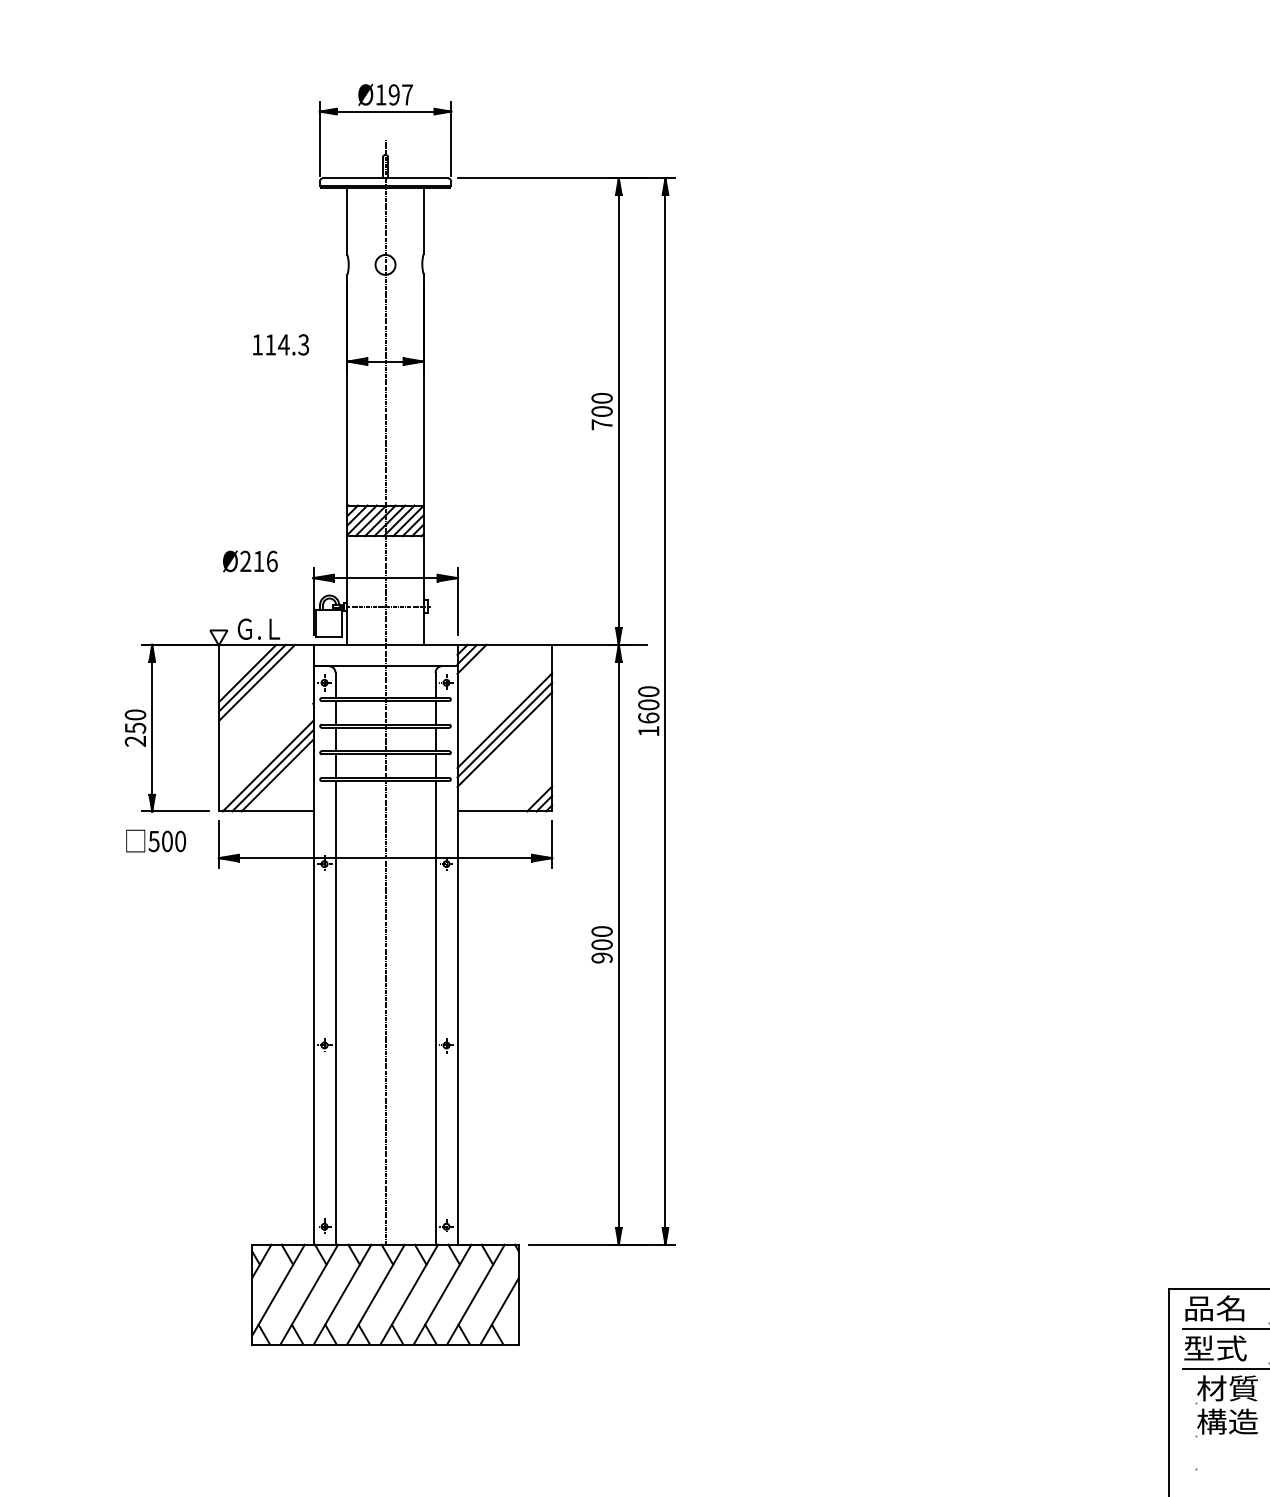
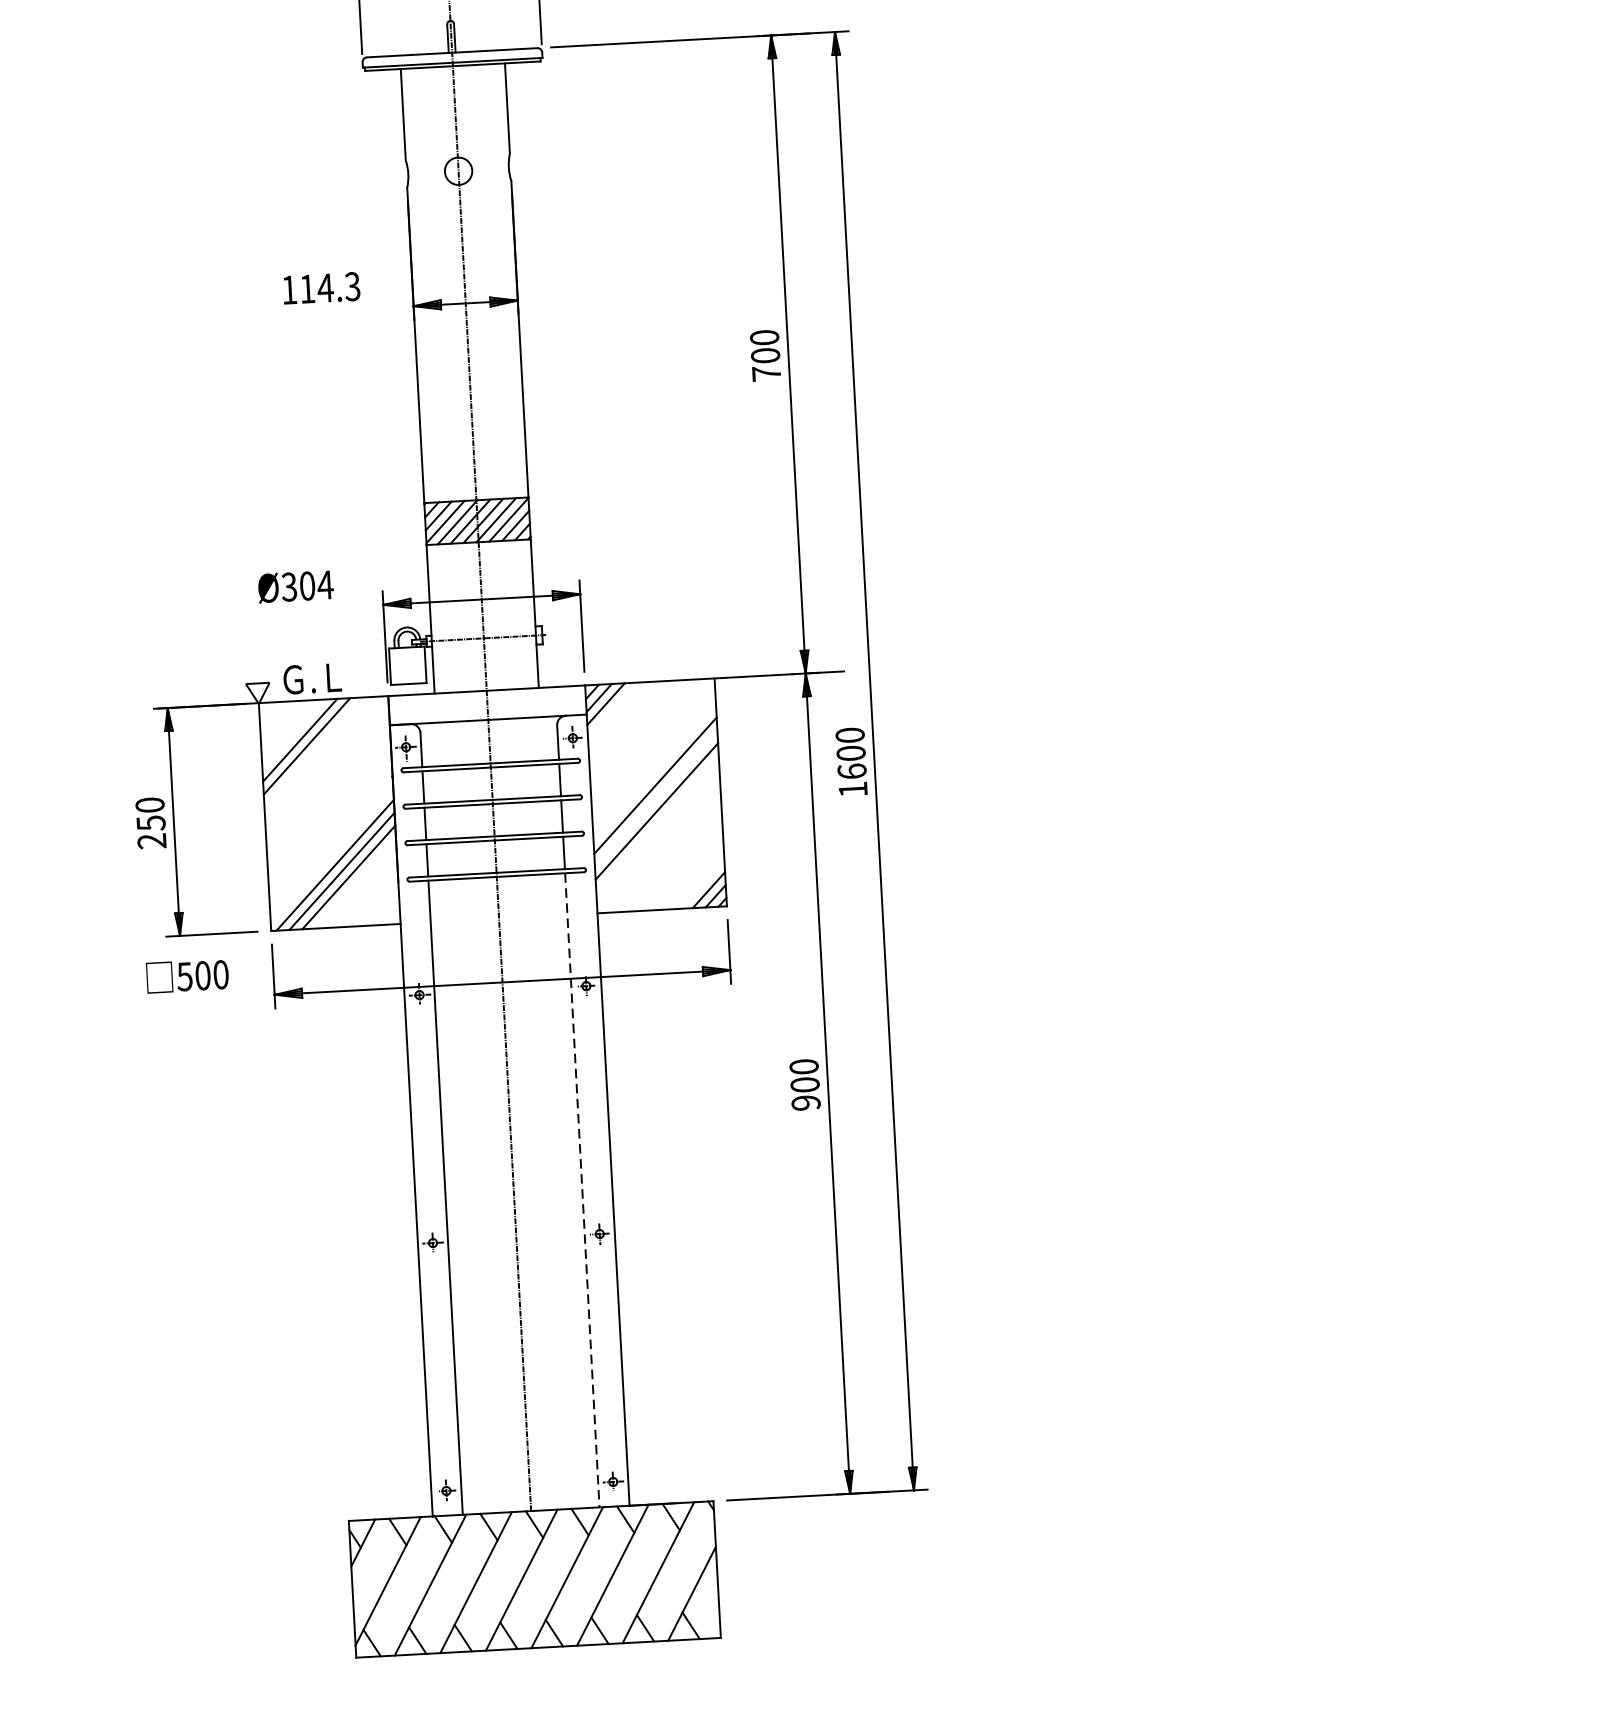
text: (259, 561) -> (308, 586), Ø216 -> Ø304
line: (256, 682) -> (313, 751), removed
line: (504, 729) -> (655, 797), removed
line: (435, 1012) -> (582, 1189), solid -> dashed

